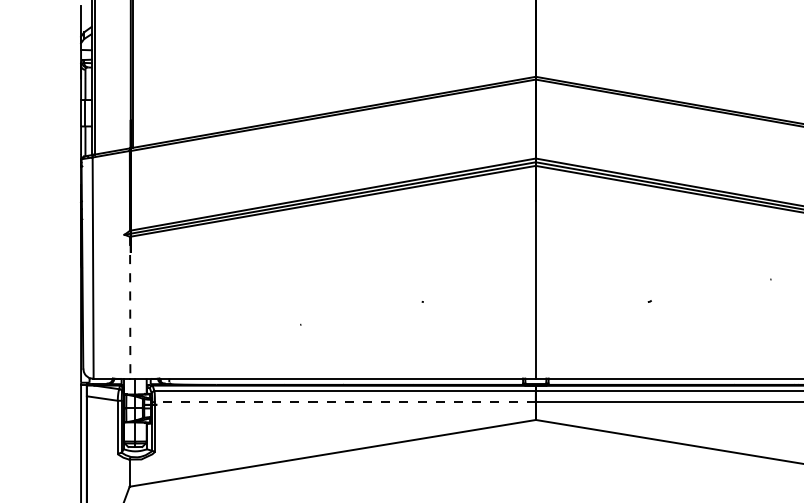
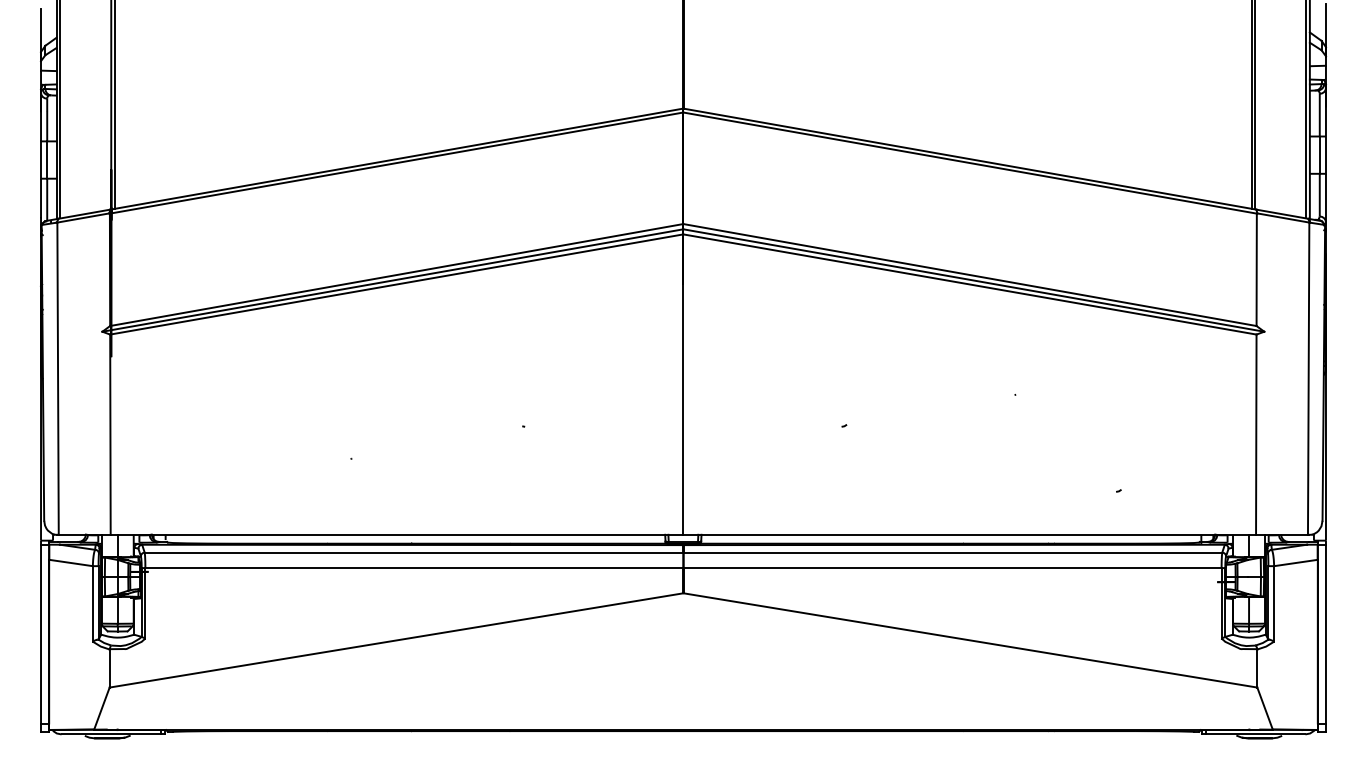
line: (130, 308) -> (110, 435), dashed -> solid
line: (345, 402) -> (414, 568), dashed -> solid

